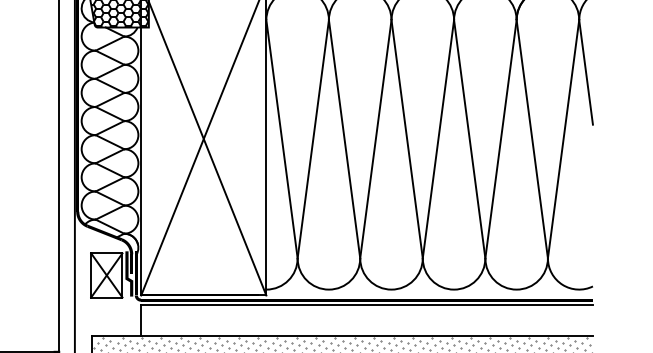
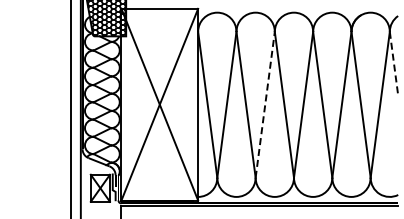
line: (586, 73) -> (394, 64), solid -> dashed
line: (376, 138) -> (265, 104), solid -> dashed

